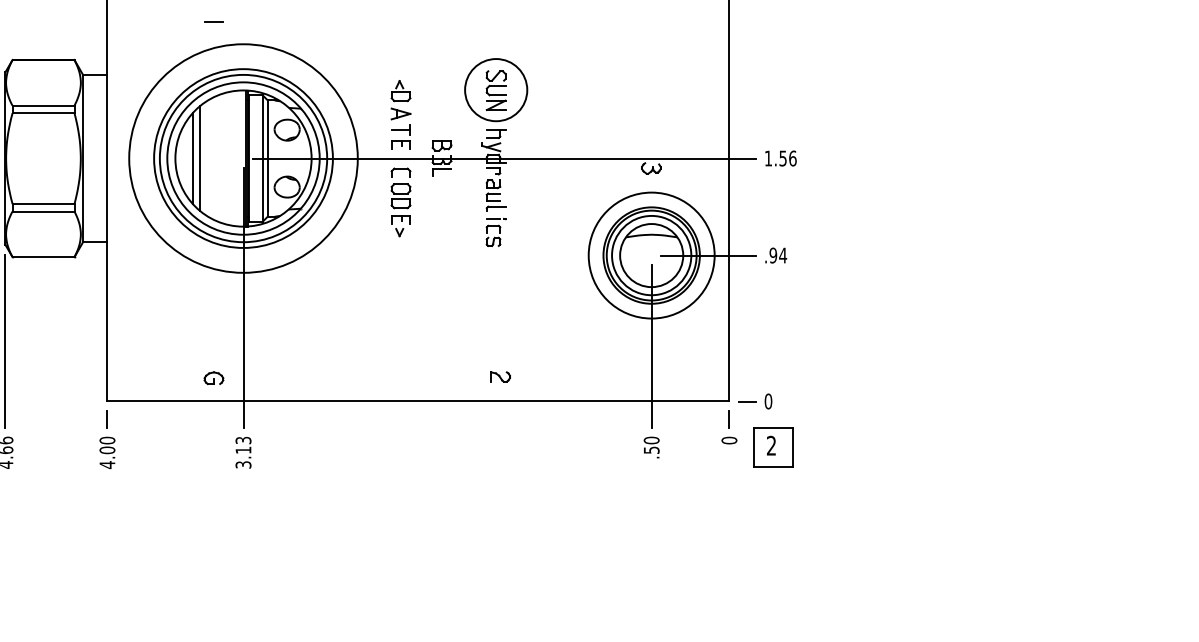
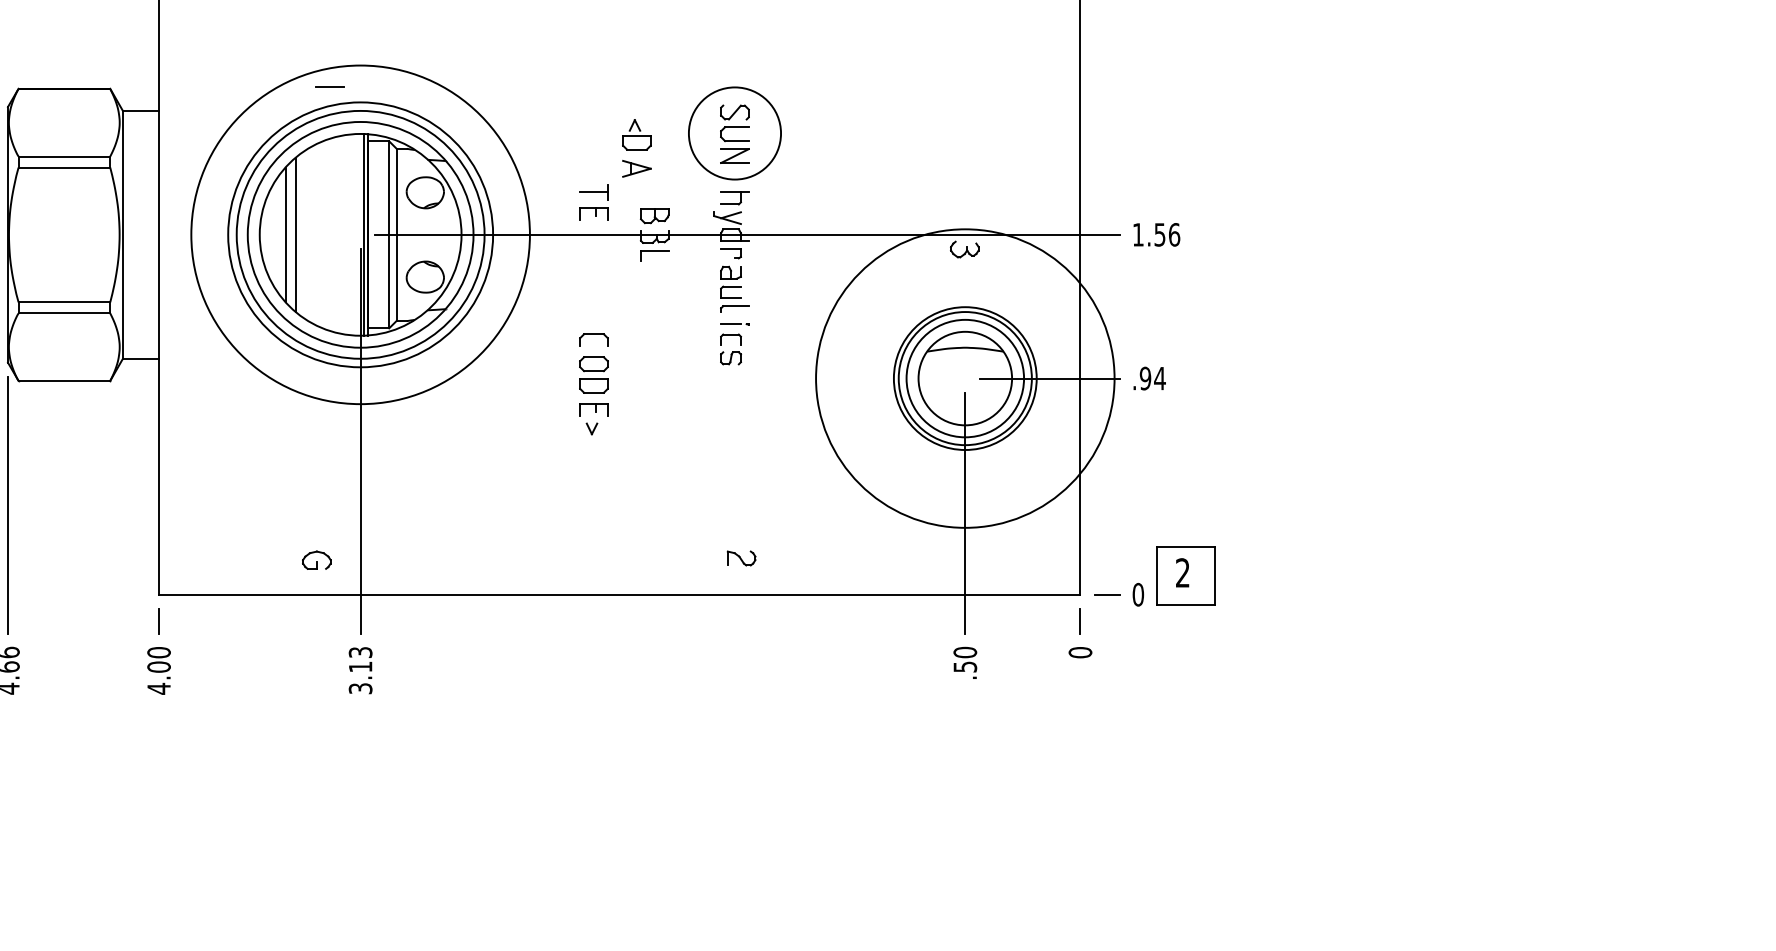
line: (213, 21) -> (329, 86), moved
part: (400, 100) -> (636, 148), moved
part: (400, 202) -> (593, 384), moved
circle: (651, 255) -> (965, 378), size x1.6
part: (773, 447) -> (1185, 575), moved

